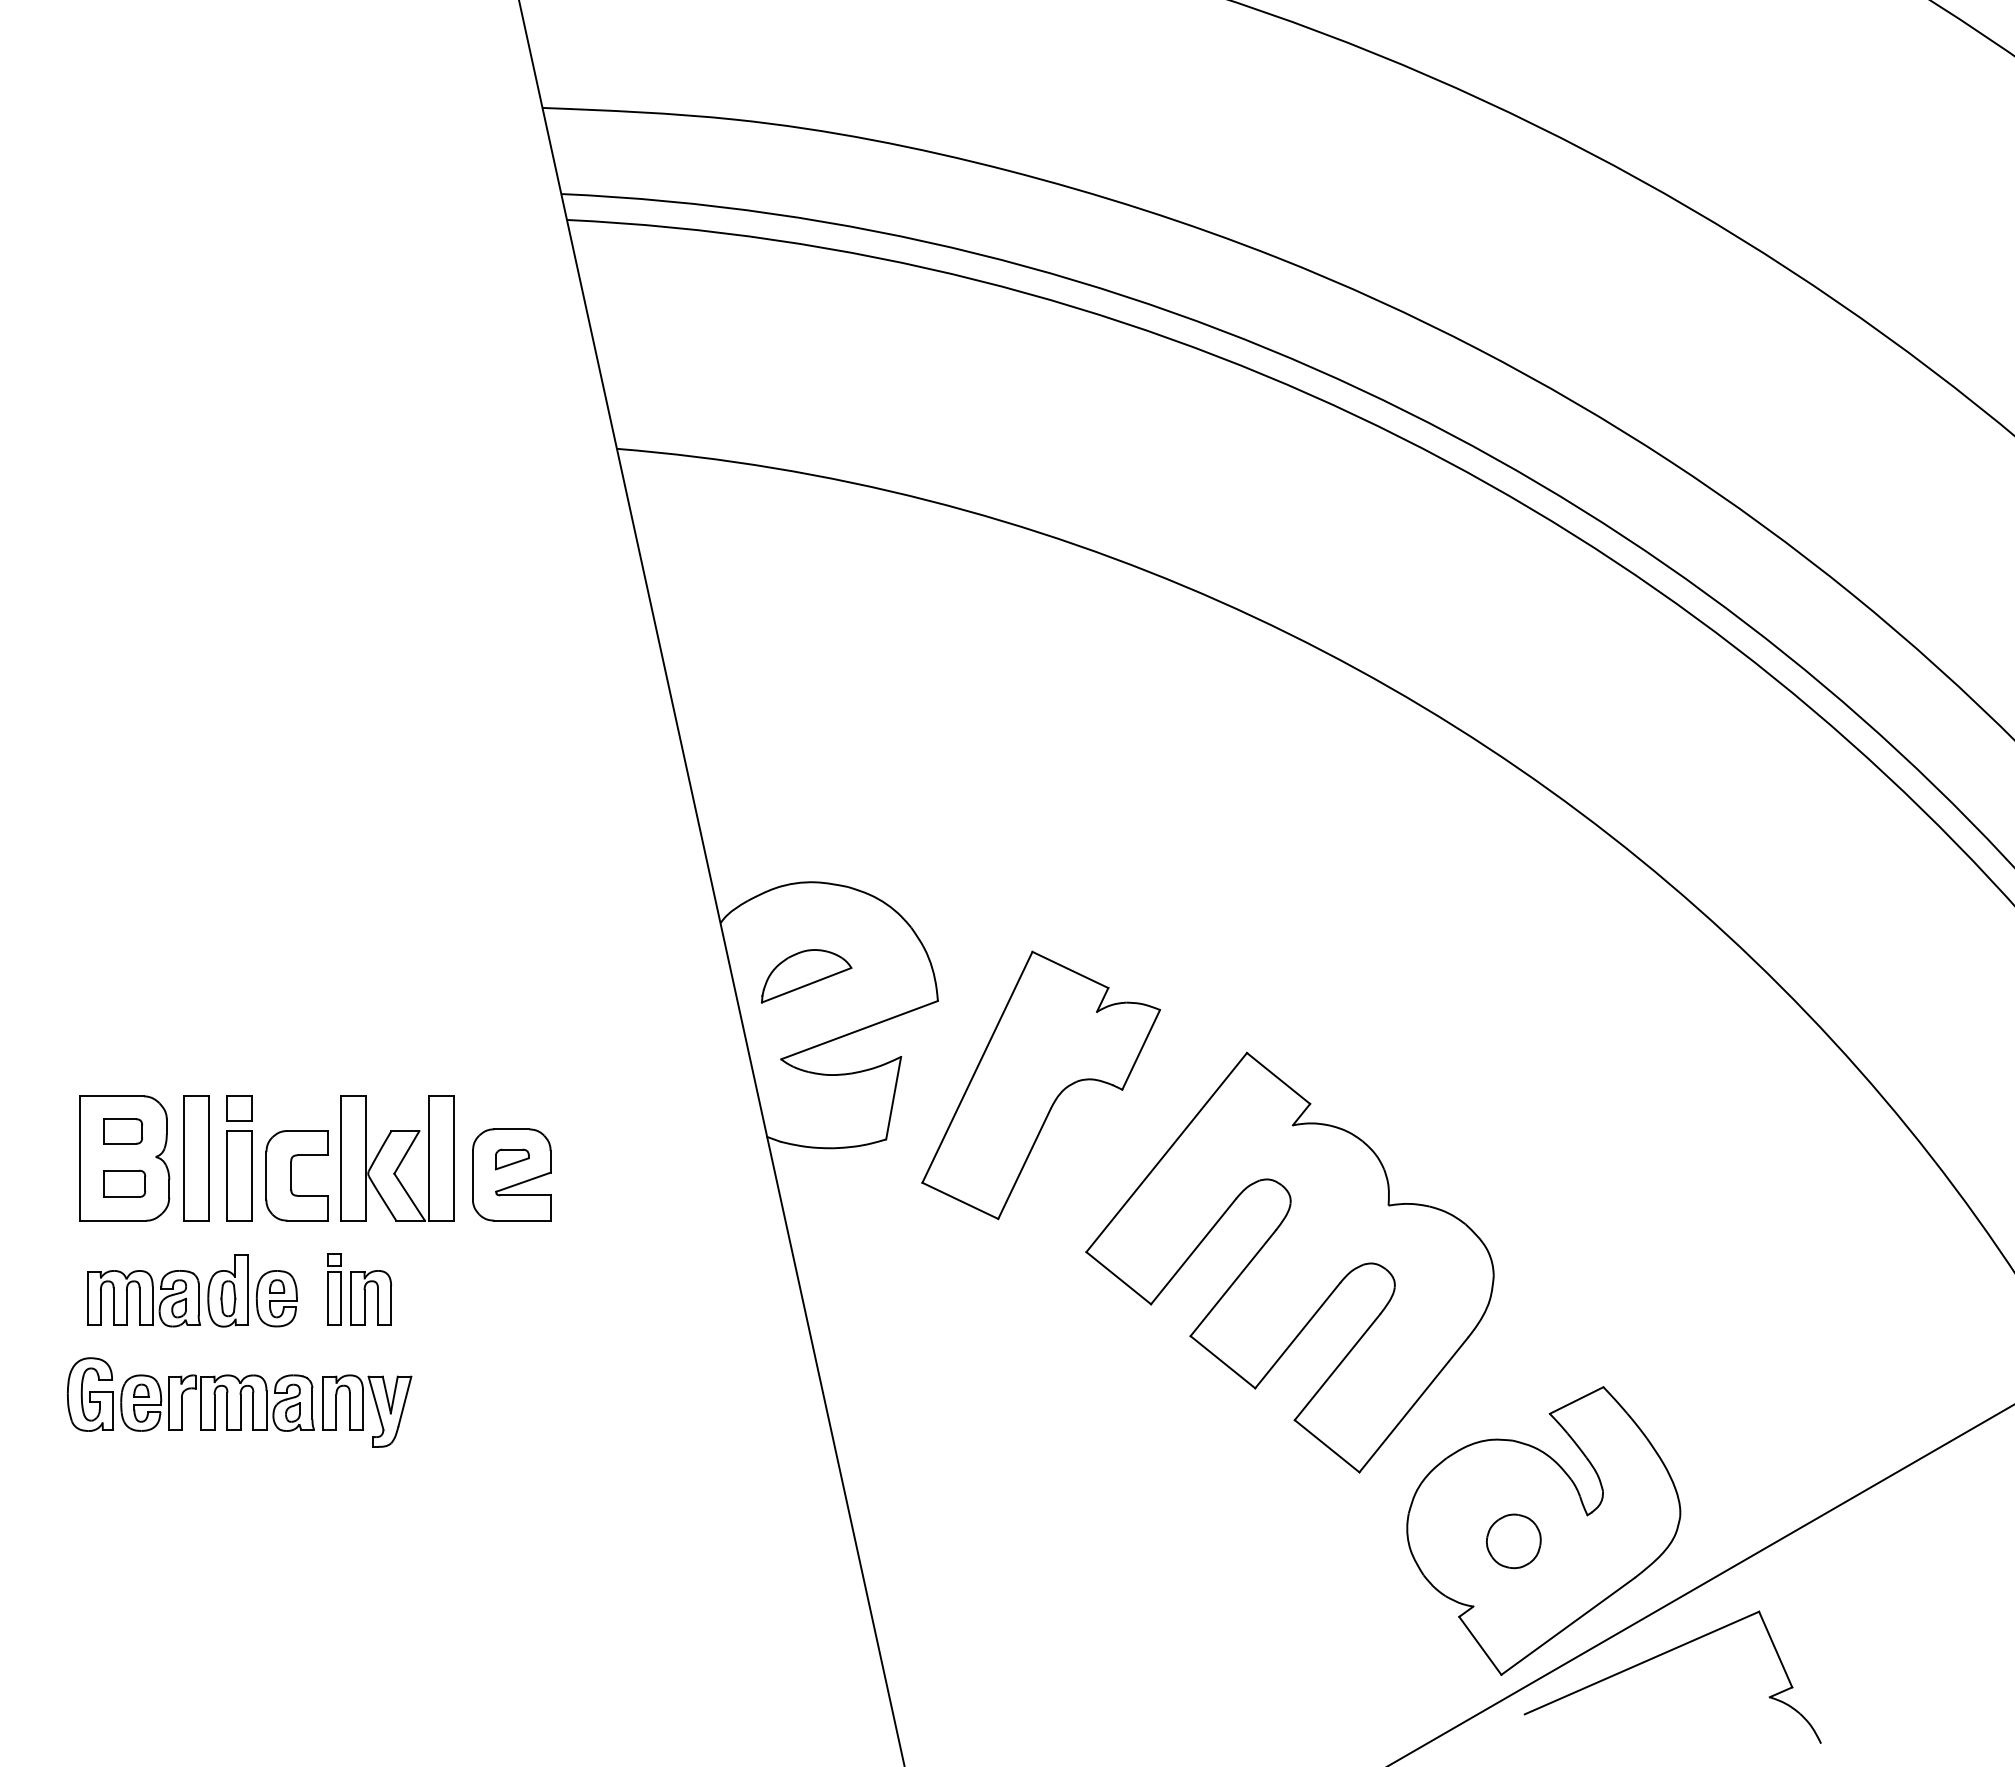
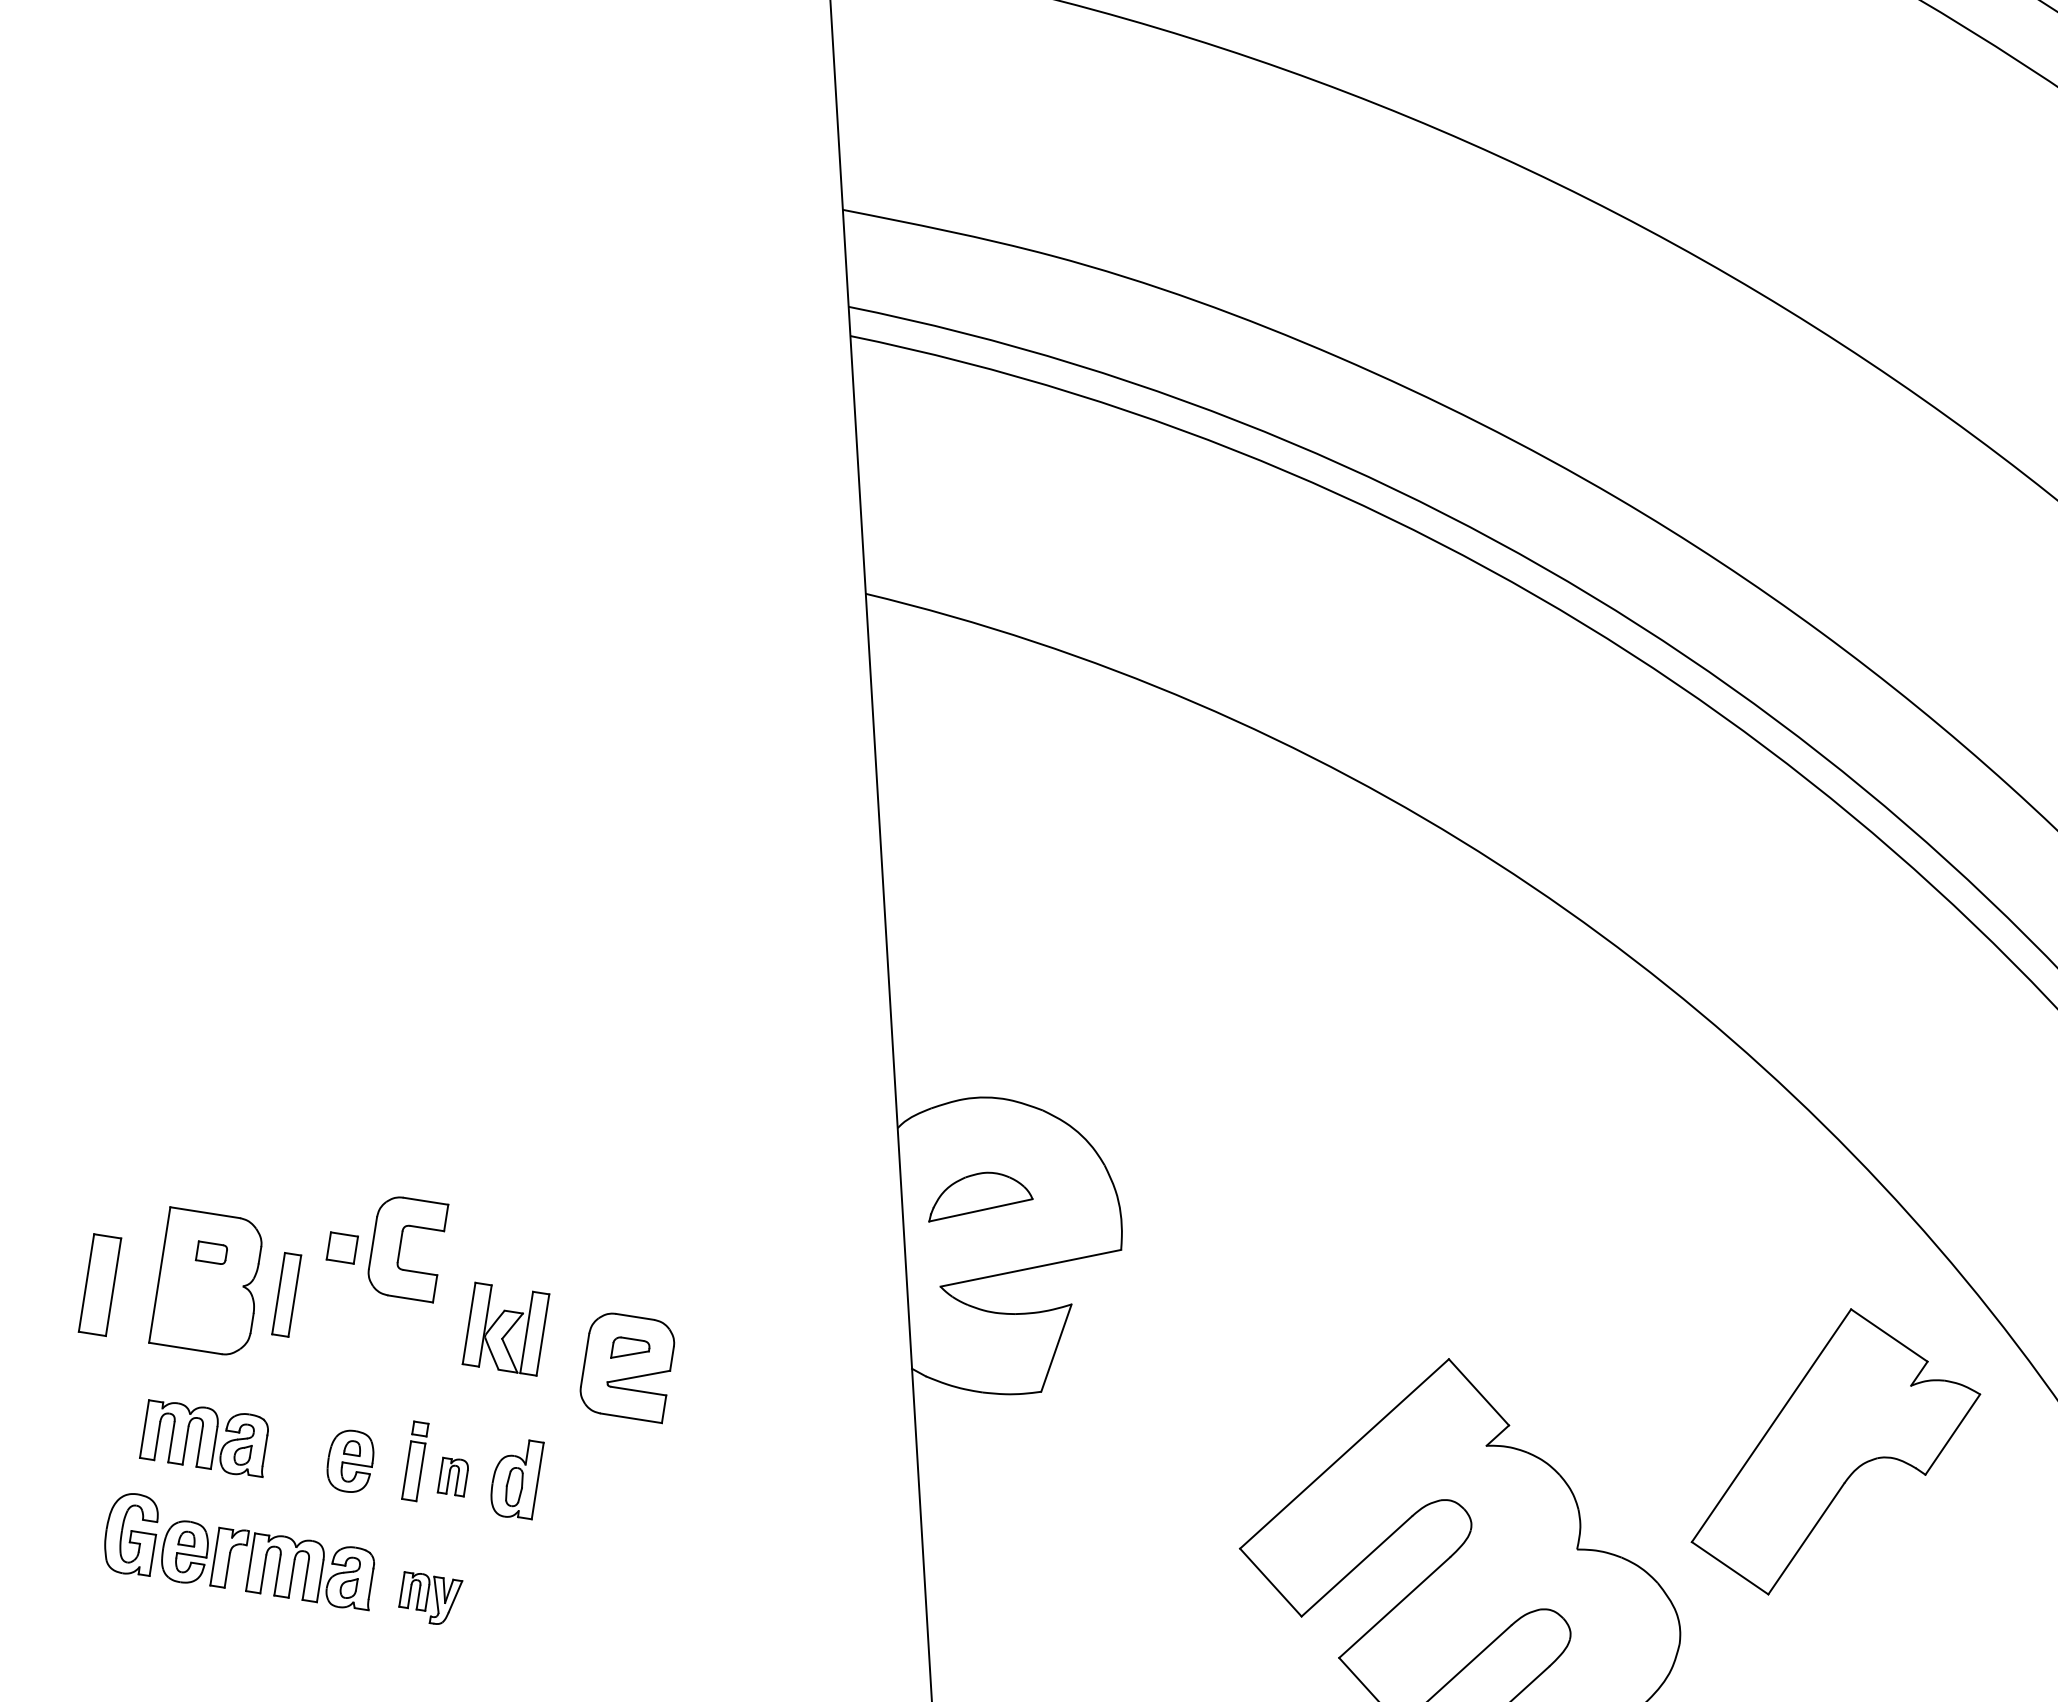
part: (1041, 1085) -> (1838, 1456), moved
part: (123, 1131) -> (212, 1253), size x0.7
part: (196, 1158) -> (286, 1294), size x0.6
part: (397, 1158) -> (505, 1329), size x0.6
part: (239, 1175) -> (99, 1284), moved
part: (296, 1175) -> (405, 1247), moved
part: (124, 1183) -> (204, 1309), removed
part: (227, 1290) -> (514, 1477), moved
part: (371, 1297) -> (453, 1476), size x0.6
part: (367, 1410) -> (430, 1598), size x0.6

